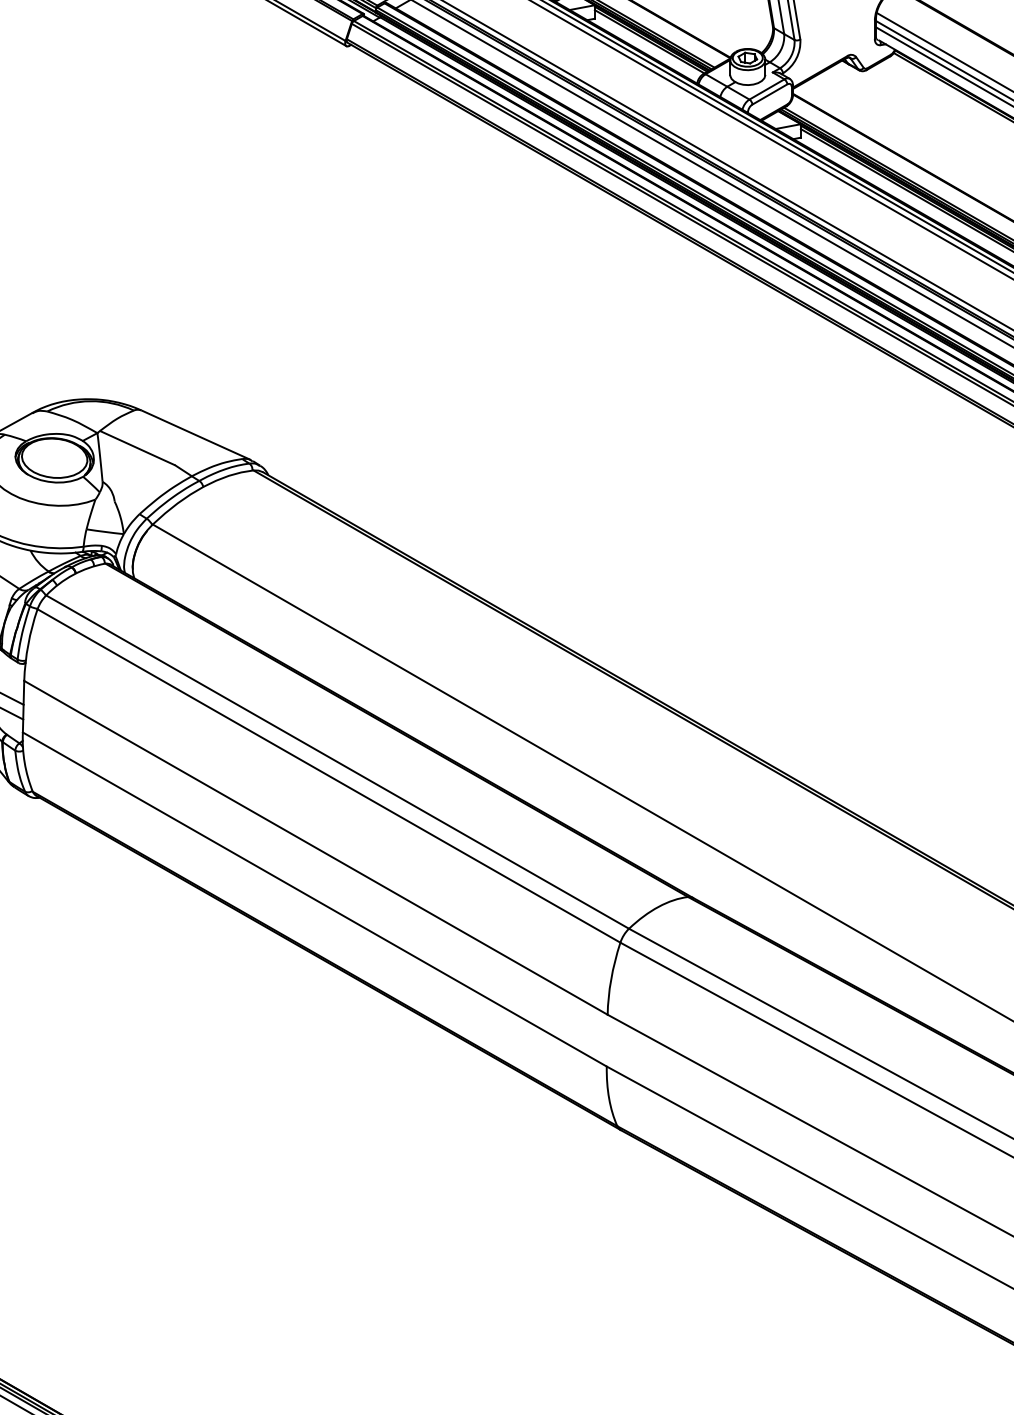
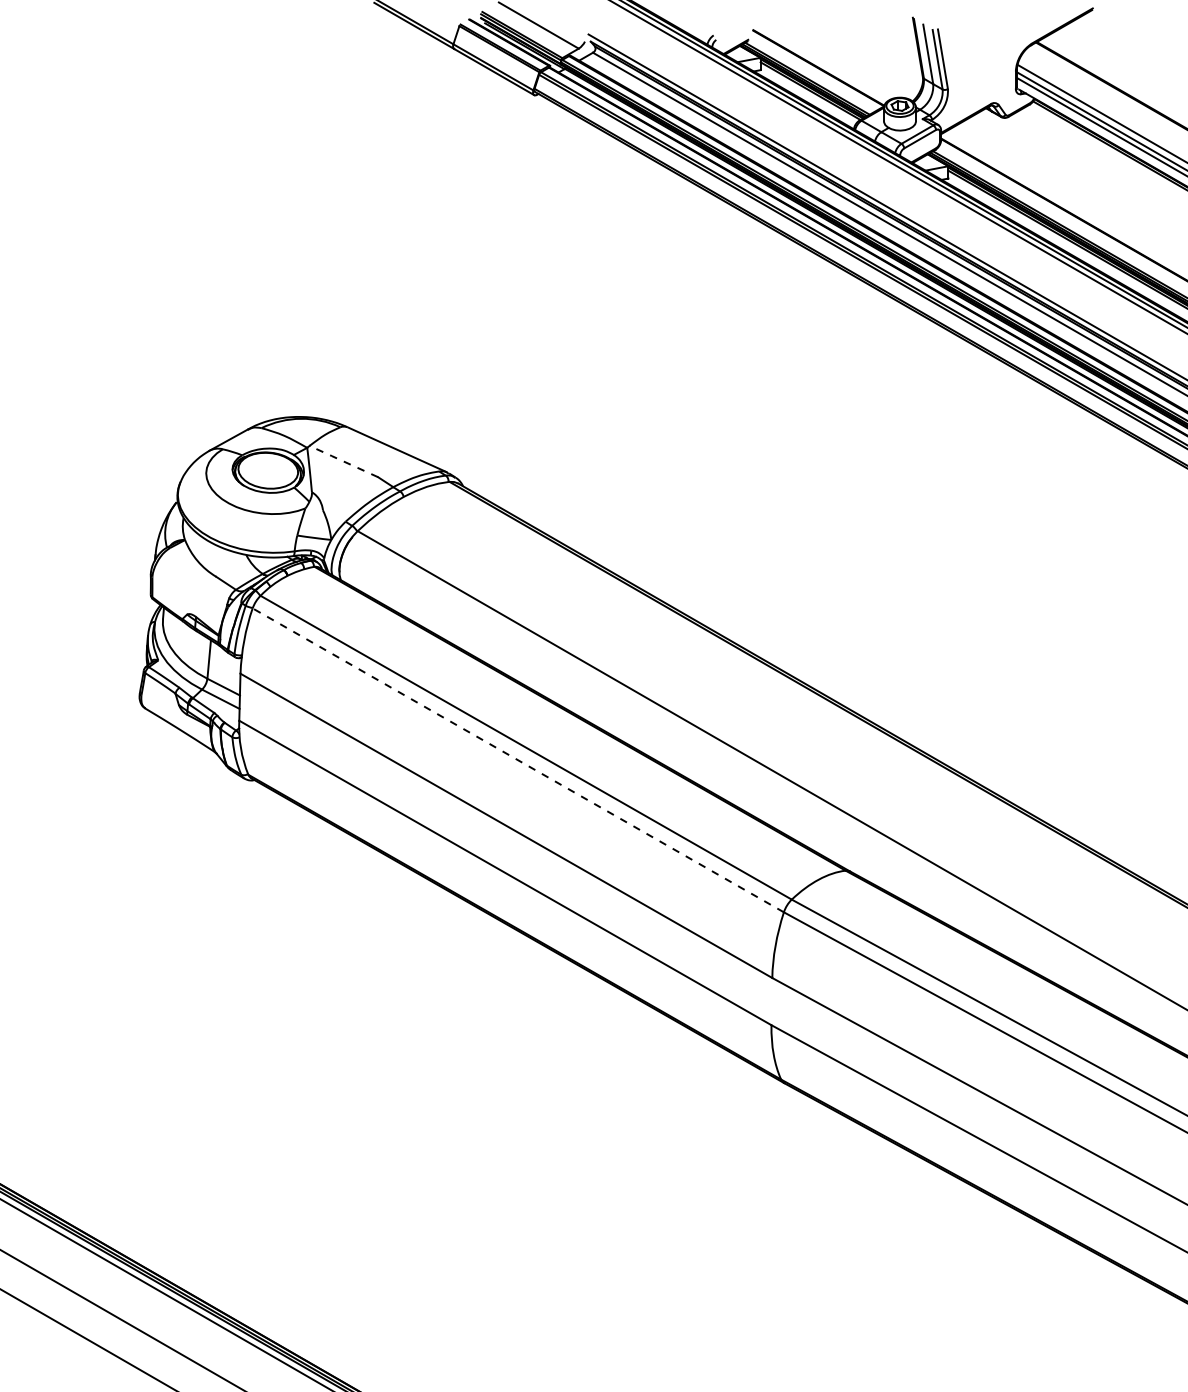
line: (137, 448) -> (343, 461), solid -> dashed
line: (328, 776) -> (517, 760), solid -> dashed

